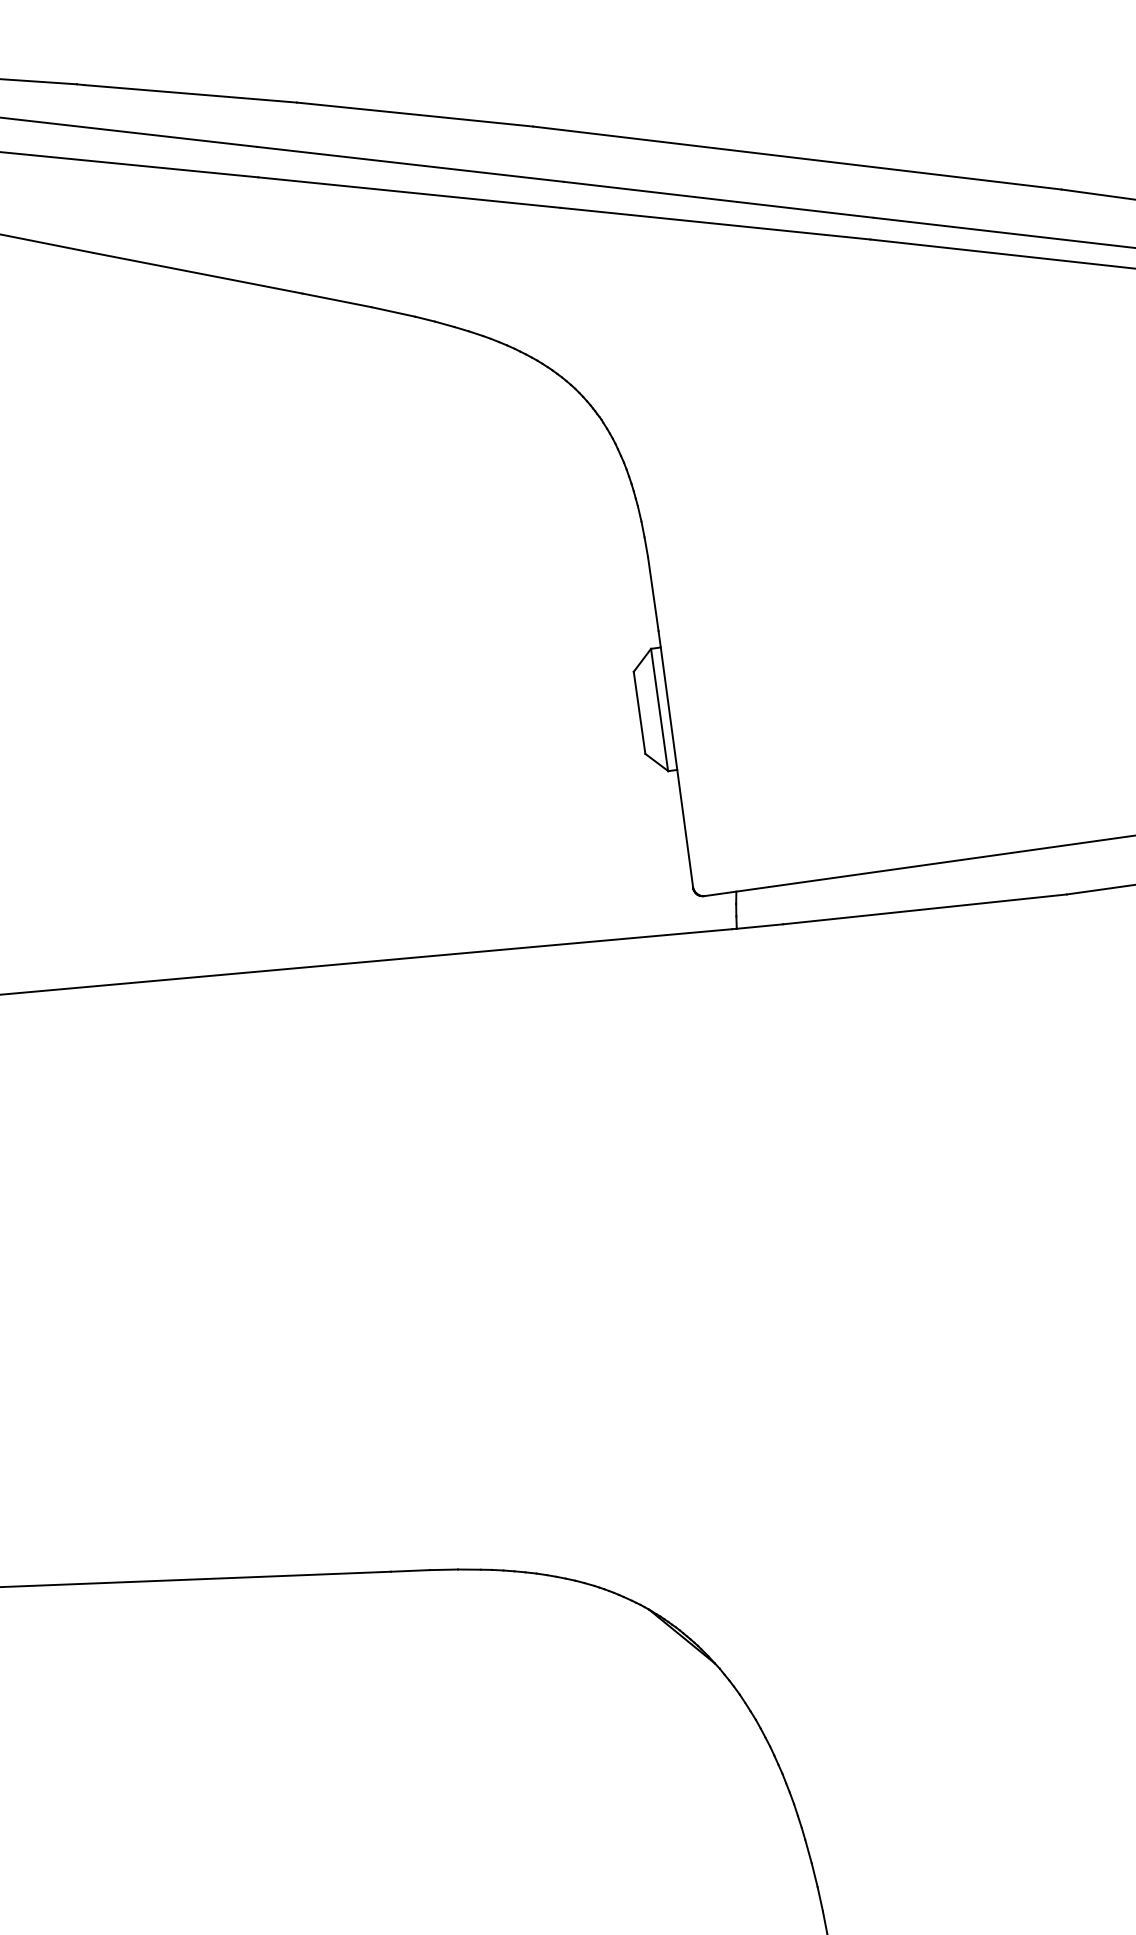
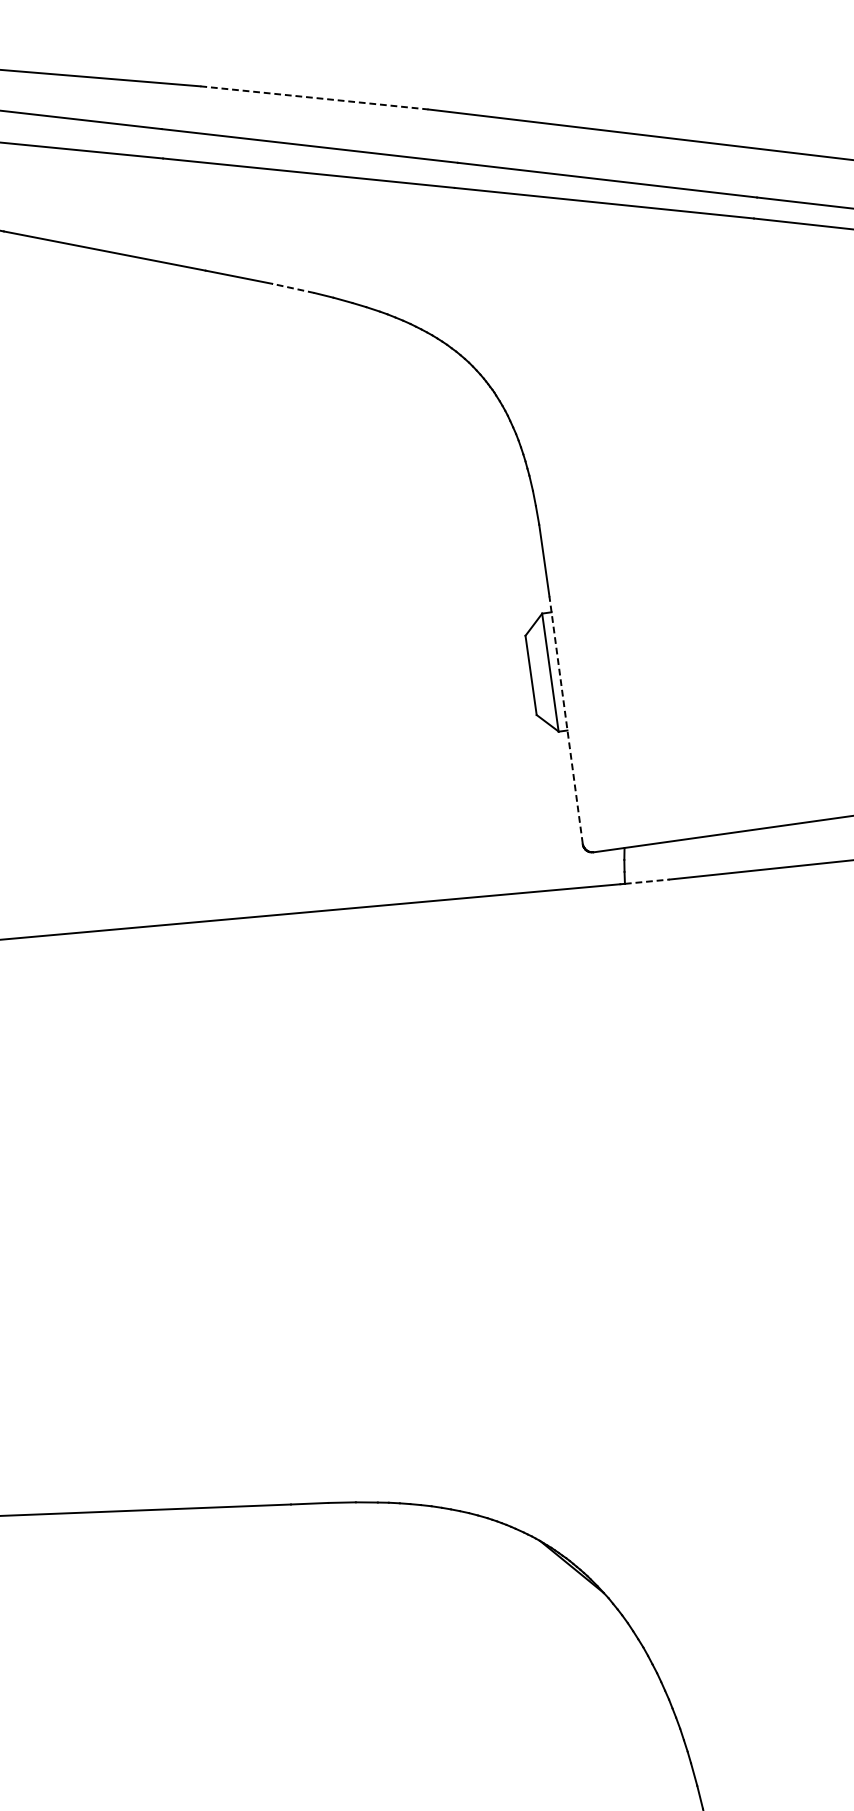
line: (415, 114) -> (314, 97), solid -> dashed
line: (392, 311) -> (292, 287), solid -> dashed
line: (675, 758) -> (565, 719), solid -> dashed
line: (760, 926) -> (647, 881), solid -> dashed

